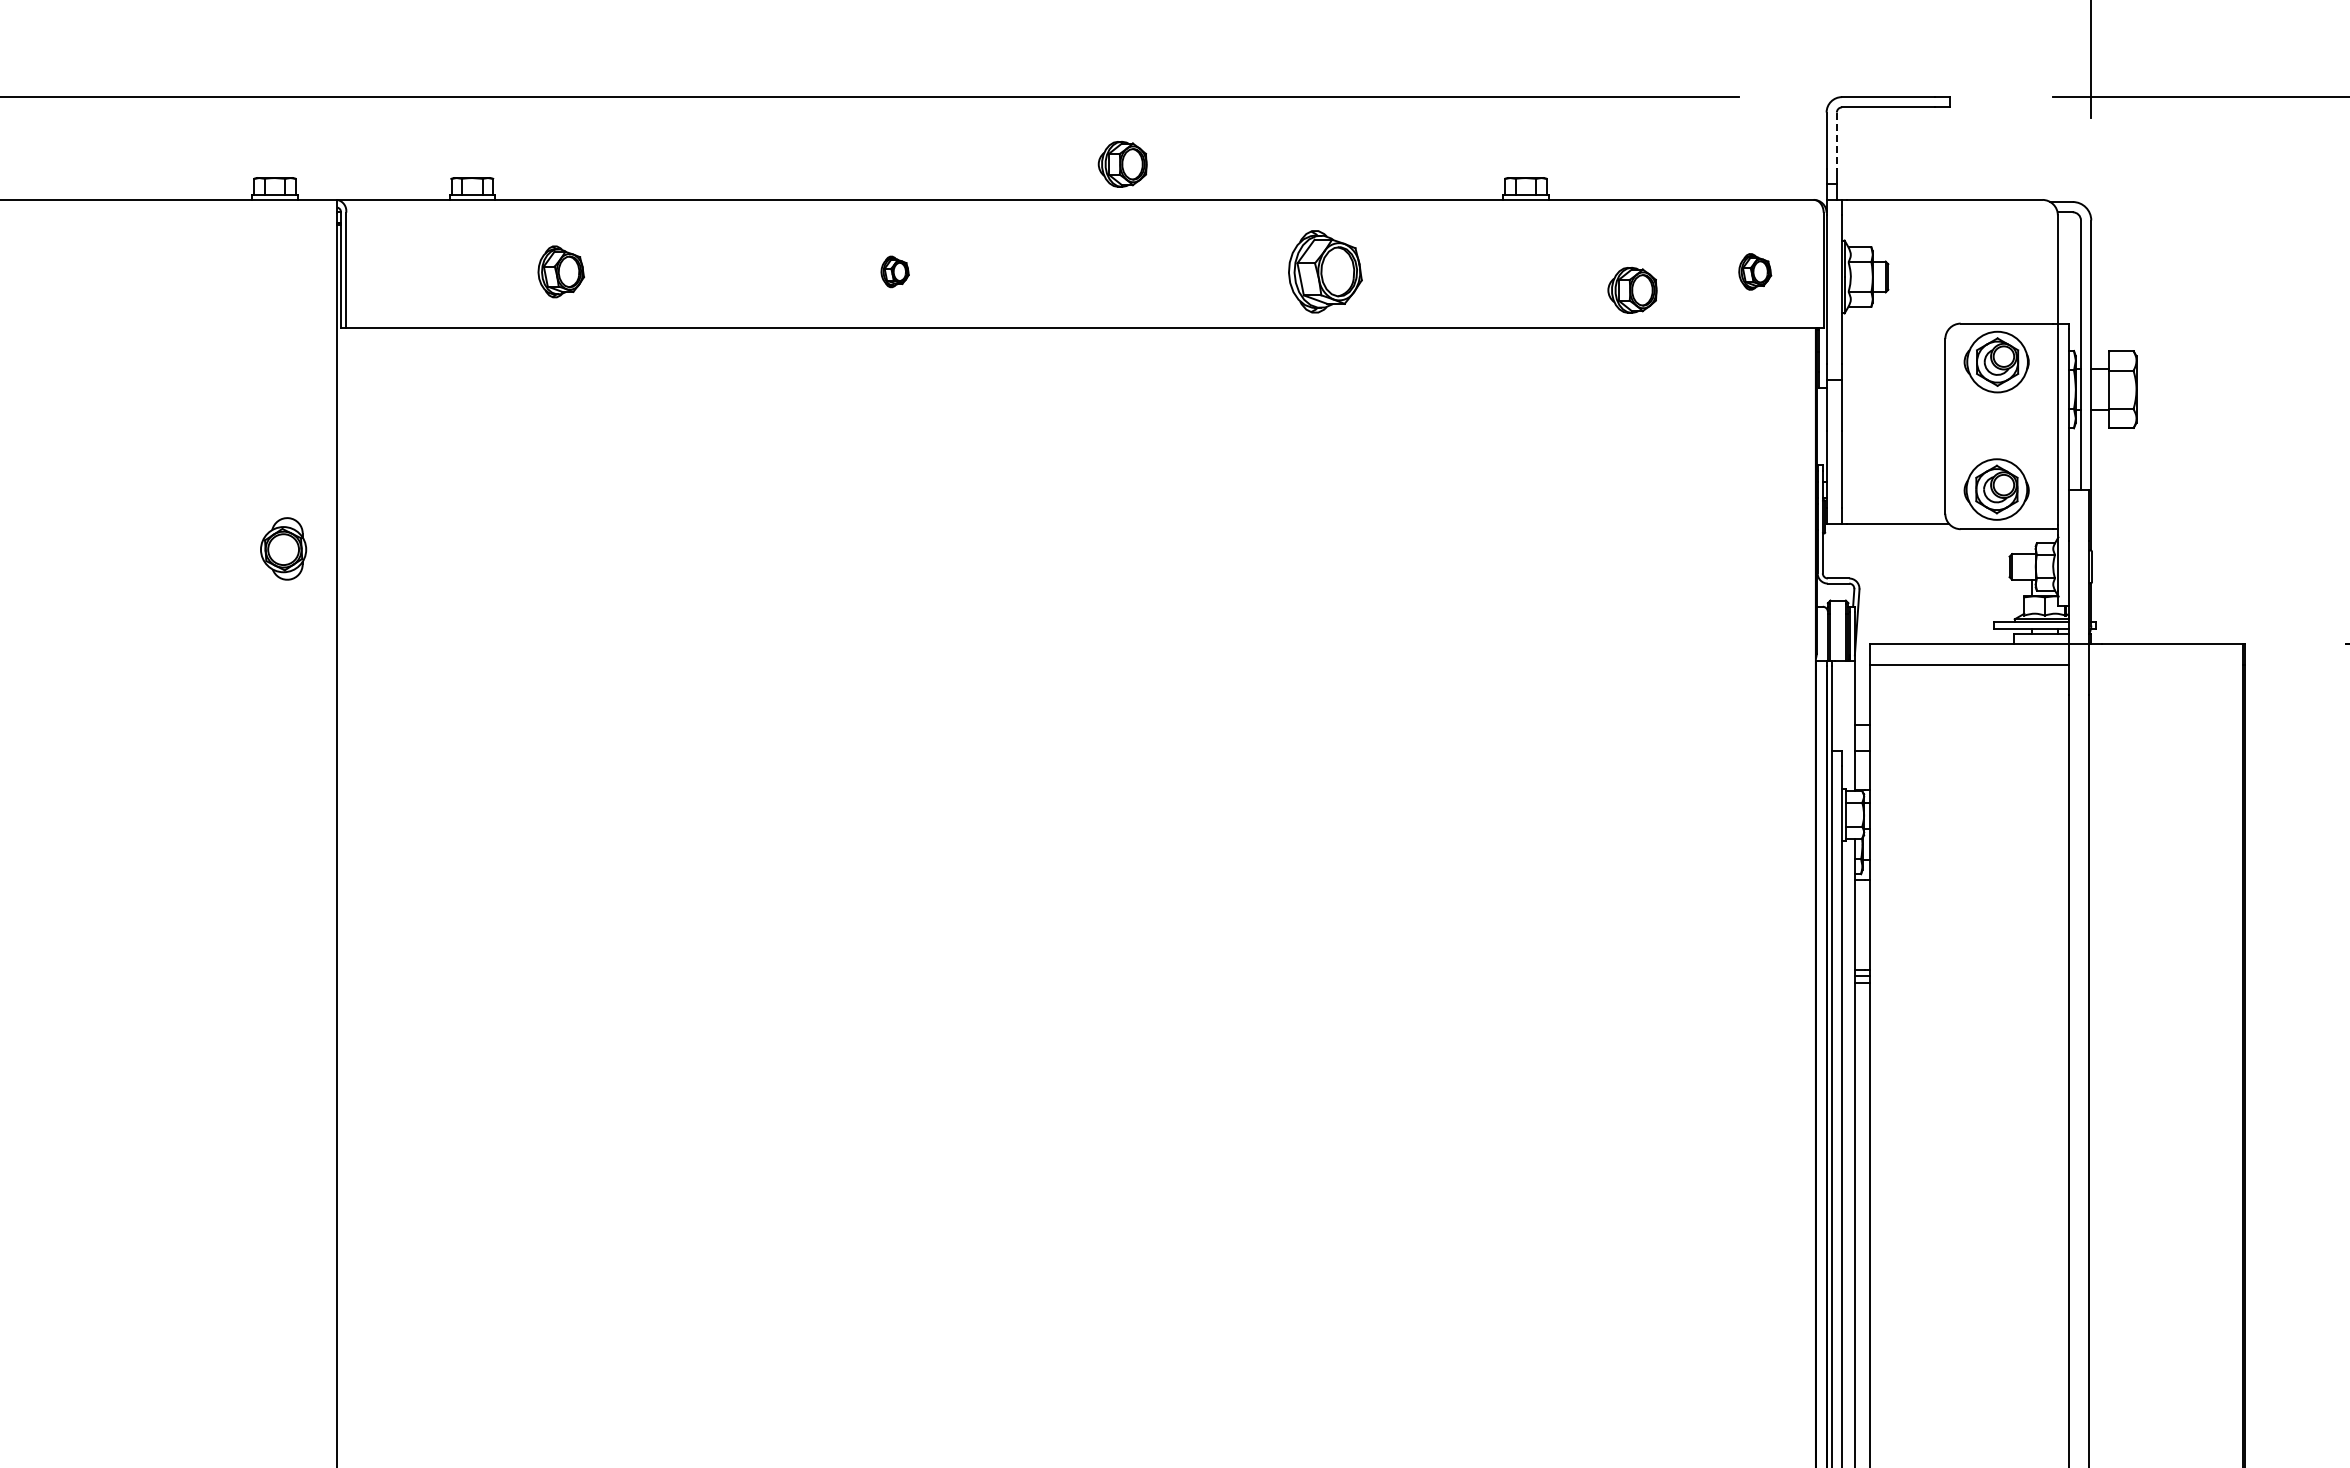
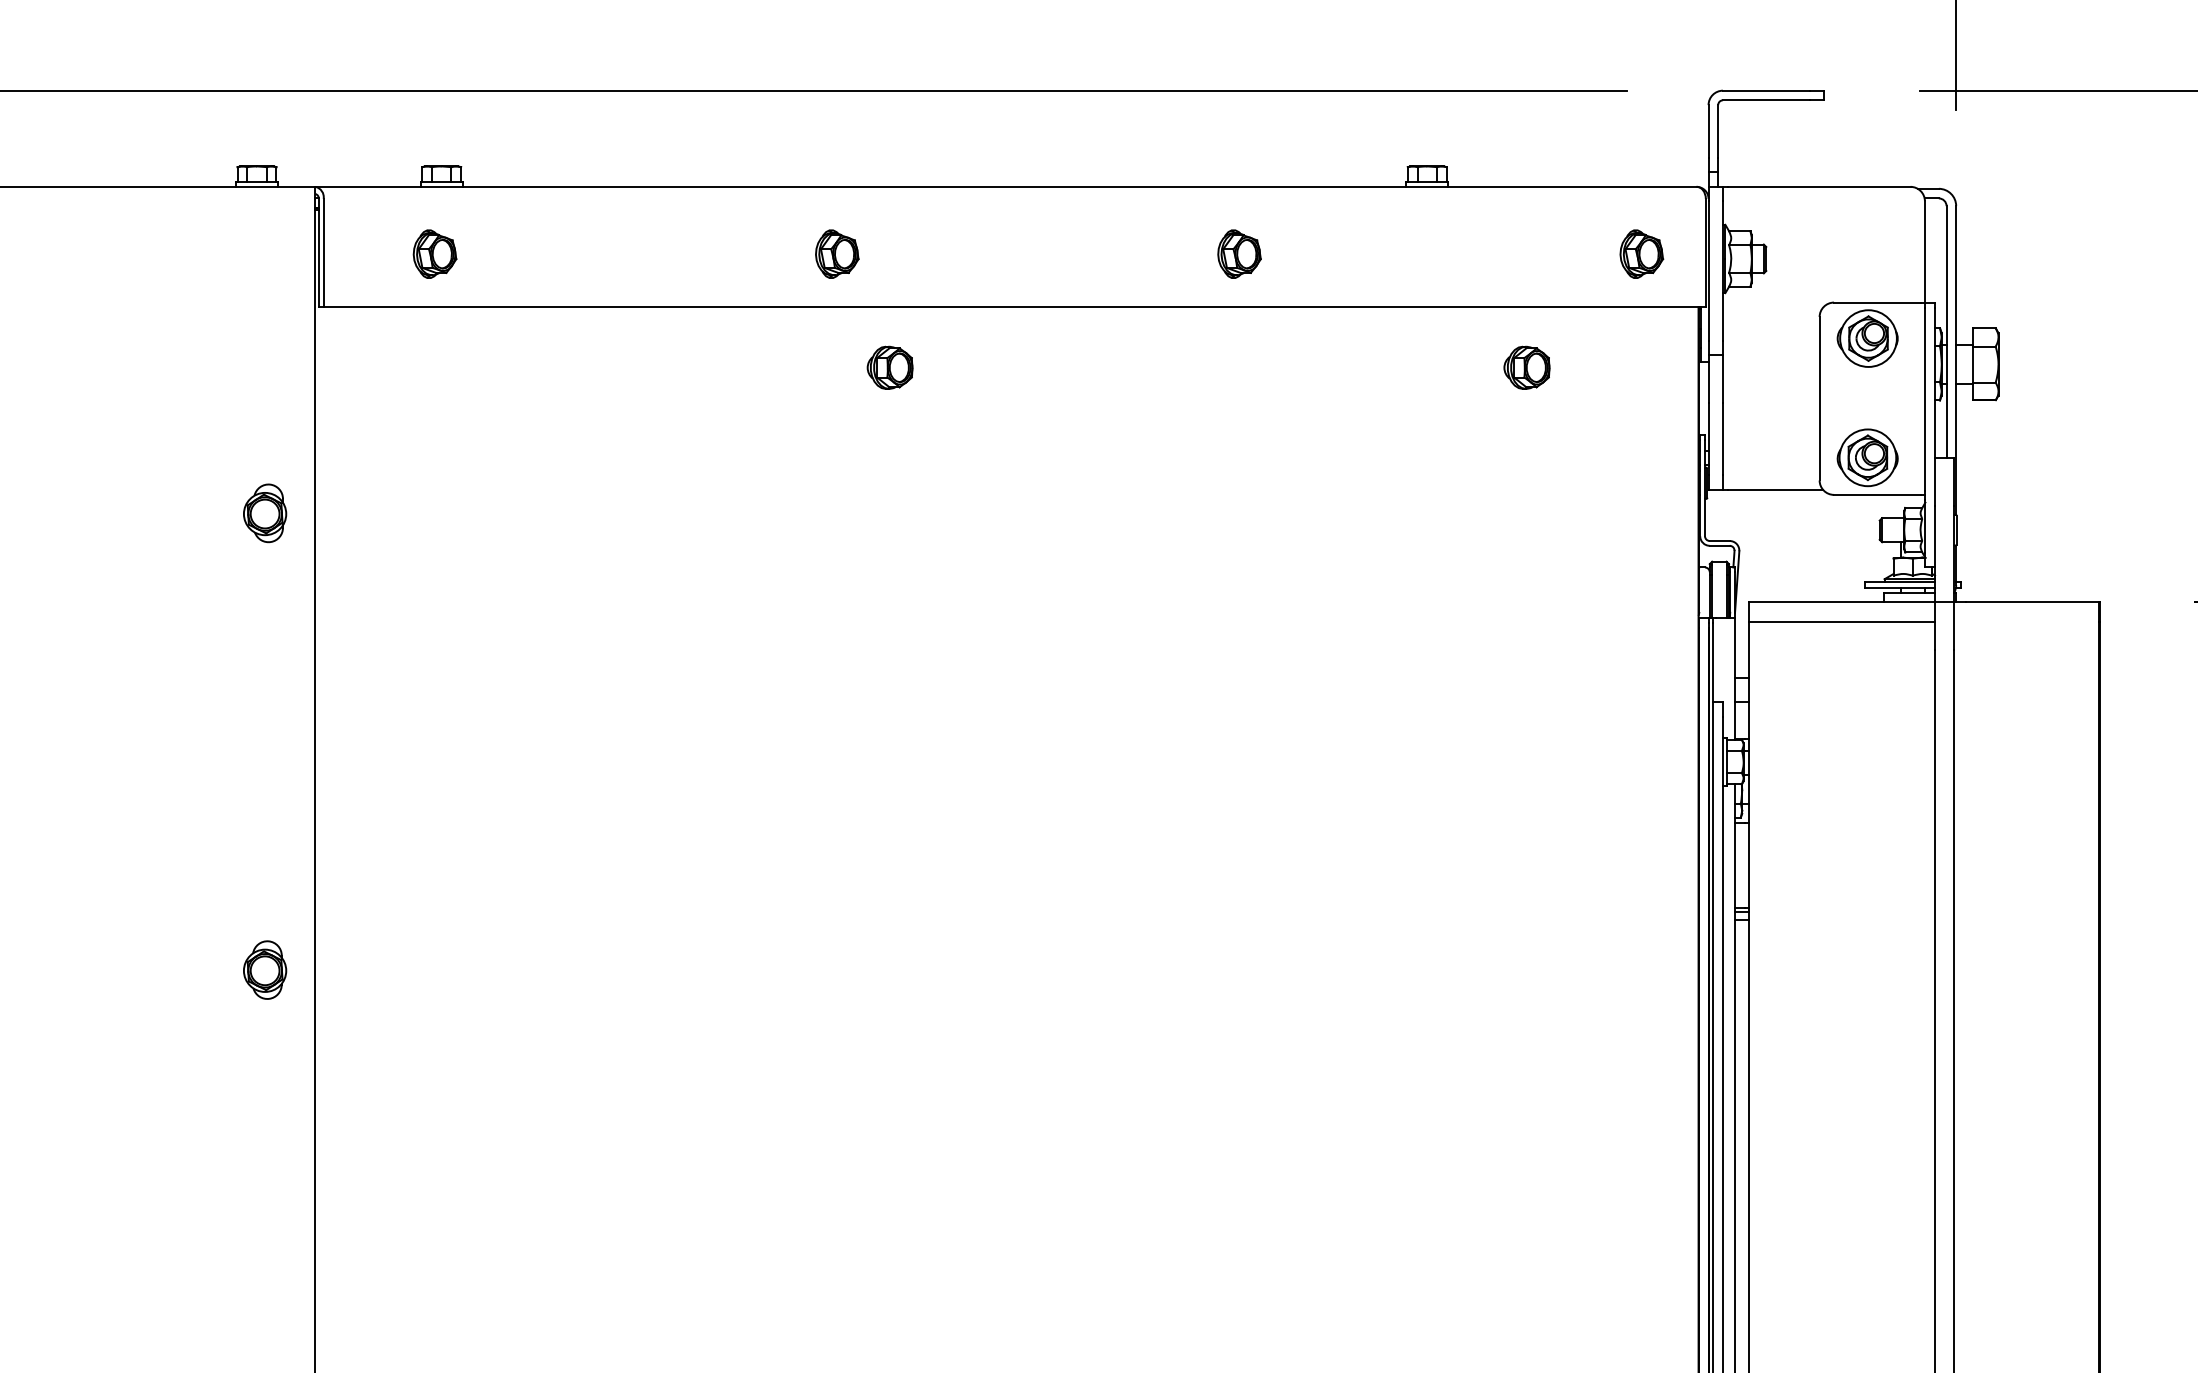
line: (1836, 141) -> (1717, 132), dashed -> solid
part: (1122, 164) -> (889, 367), moved
part: (560, 271) -> (434, 253), moved
part: (894, 271) -> (836, 253), size x1.67
part: (1324, 271) -> (1238, 253), size x0.62
part: (1754, 271) -> (1641, 253), size x1.43
part: (1632, 290) -> (1526, 367), moved
part: (283, 1036) -> (265, 969), added

